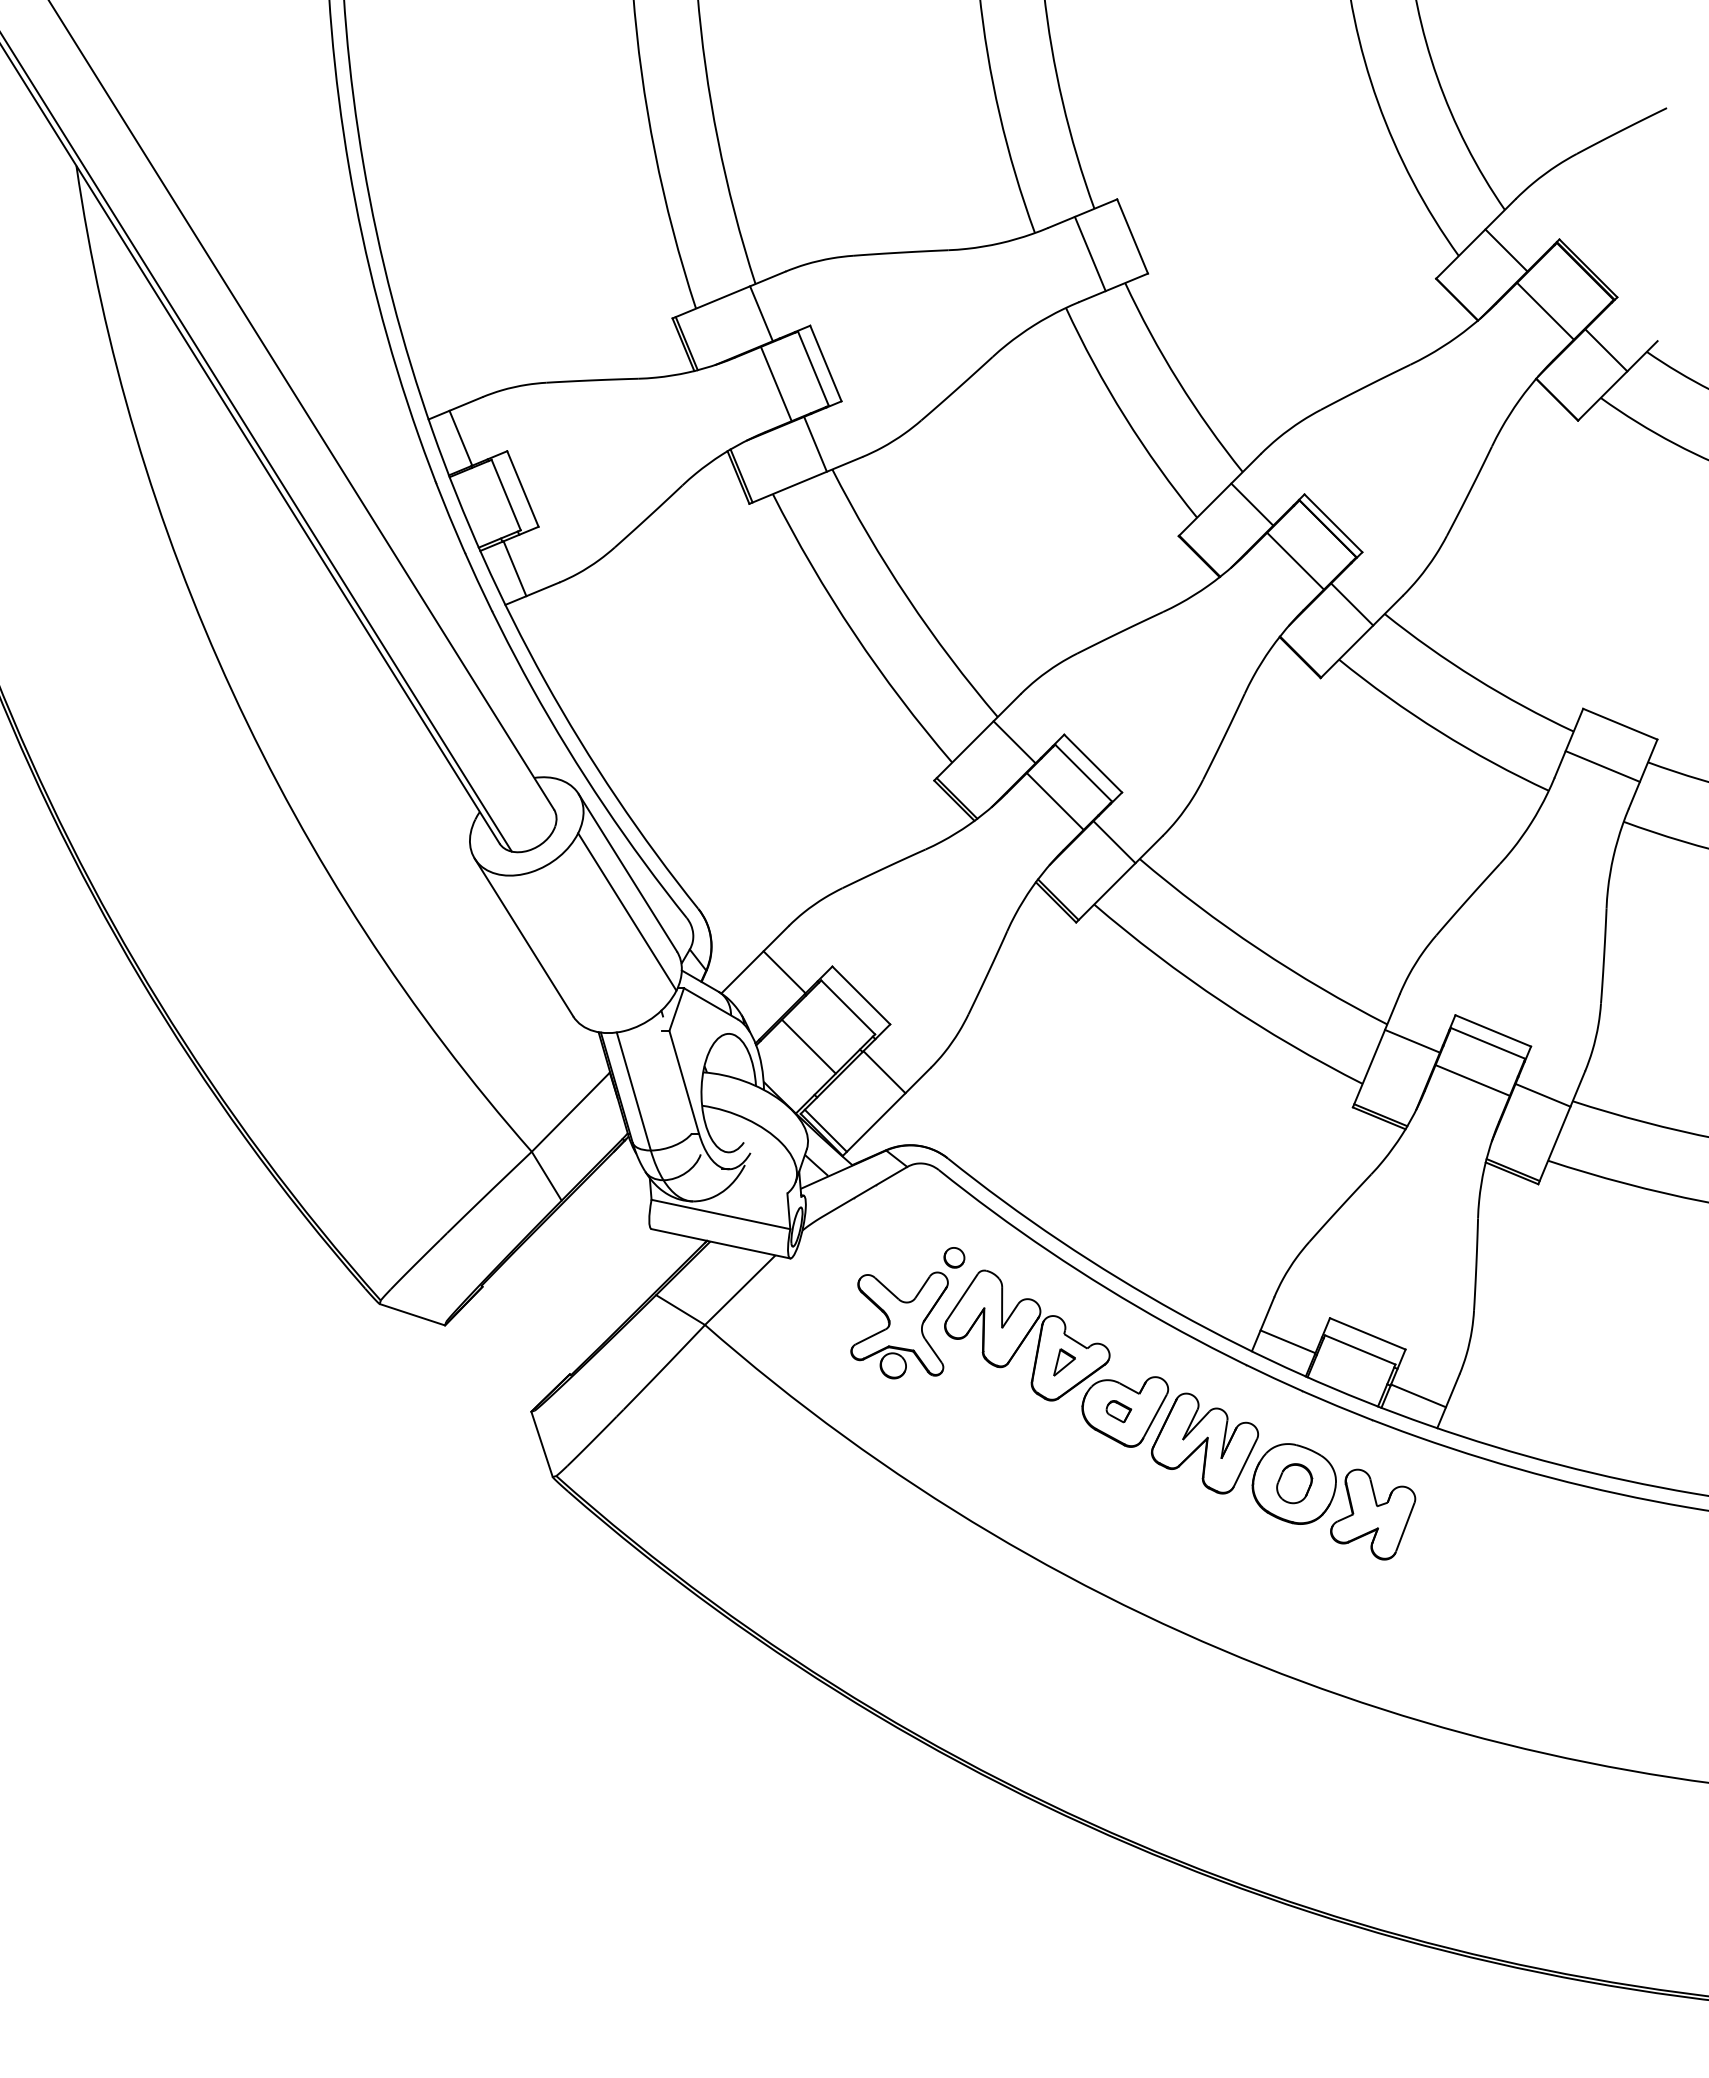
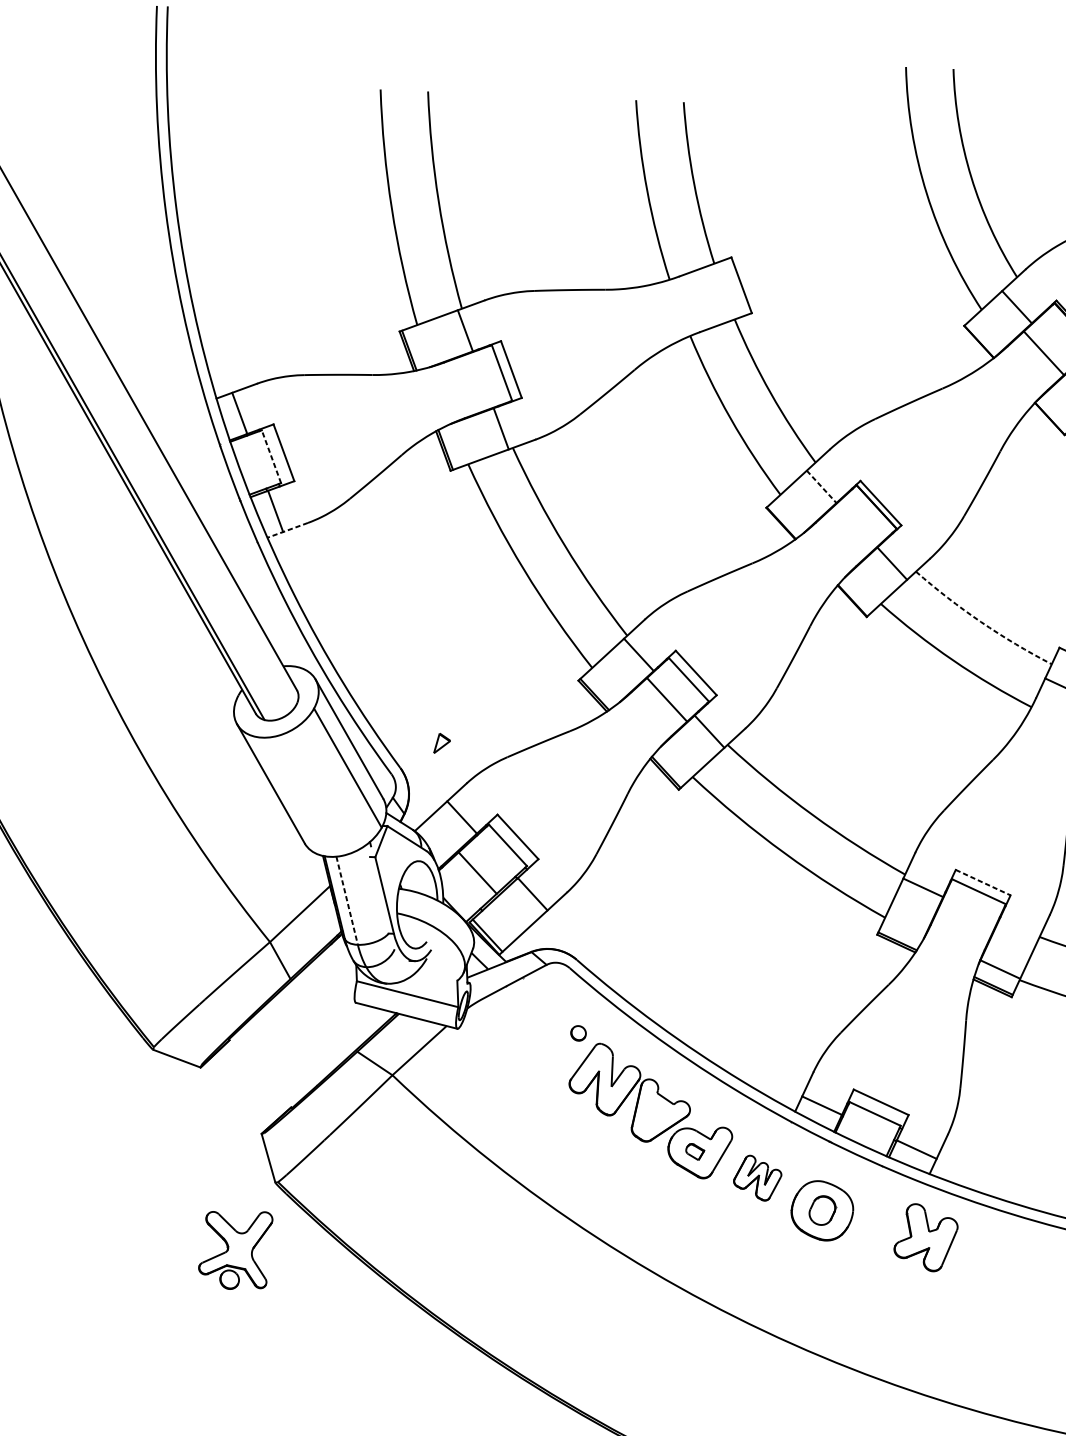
line: (1089, 253) -> (709, 296), removed
line: (775, 383) -> (473, 382), removed
line: (506, 494) -> (271, 456), solid -> dashed
line: (1252, 504) -> (821, 486), solid -> dashed
line: (1295, 560) -> (851, 529), removed
line: (531, 593) -> (287, 530), solid -> dashed
arc: (1475, 678) -> (980, 622), solid -> dashed
line: (1493, 1030) -> (983, 882), solid -> dashed
line: (1472, 1080) -> (966, 918), removed
line: (633, 1091) -> (346, 900), solid -> dashed
line: (1542, 1094) -> (999, 968), moved
part: (899, 1325) -> (235, 1250), moved
part: (1064, 1362) -> (442, 743), moved
part: (1204, 1443) -> (757, 1178), size x0.6
part: (1373, 1514) -> (926, 1237), moved

